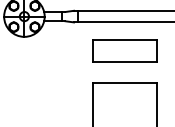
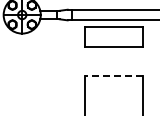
part: (124, 50) -> (113, 36), moved
line: (124, 82) -> (113, 75), solid -> dashed

